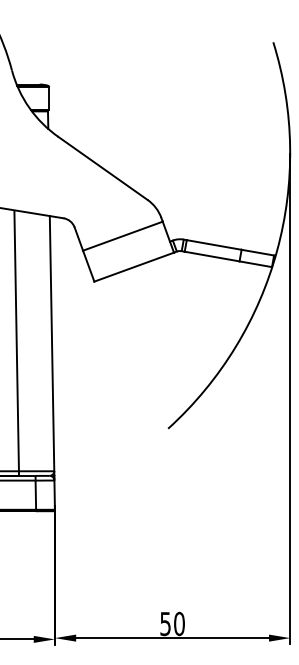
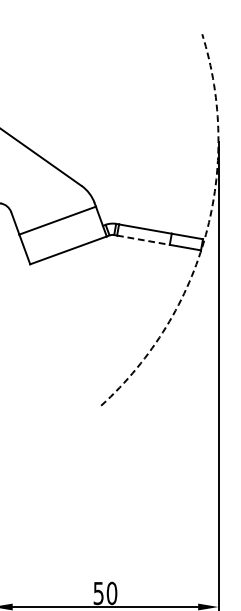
arc: (277, 250) -> (206, 234), solid -> dashed
line: (212, 256) -> (143, 240), solid -> dashed

